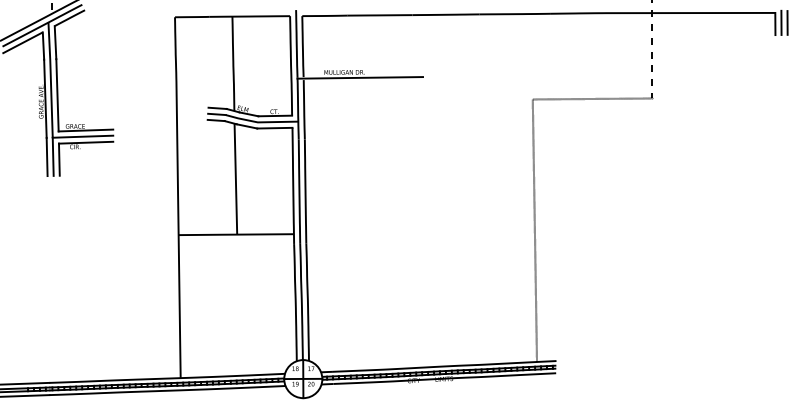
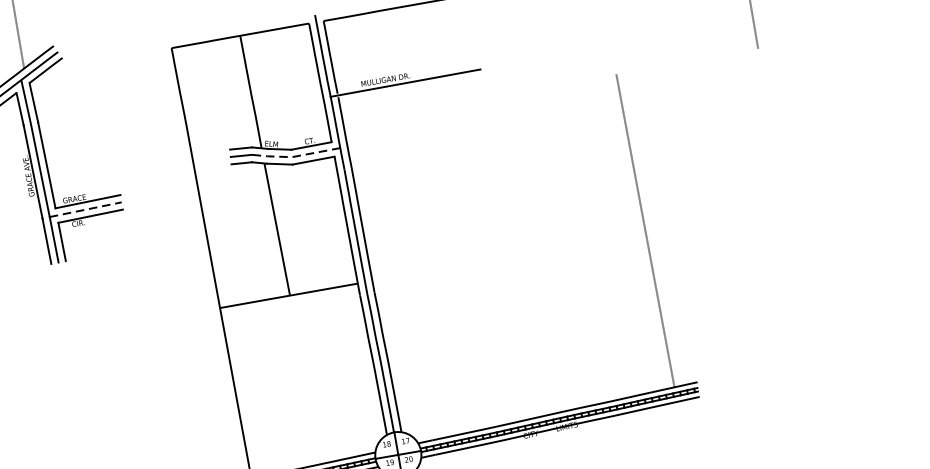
line: (591, 98) -> (686, 61), removed
line: (259, 122) -> (294, 156), solid -> dashed
line: (83, 136) -> (86, 209), solid -> dashed

